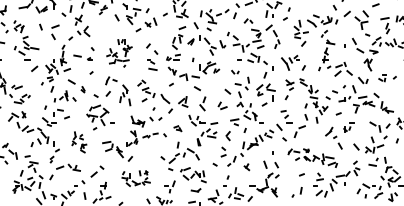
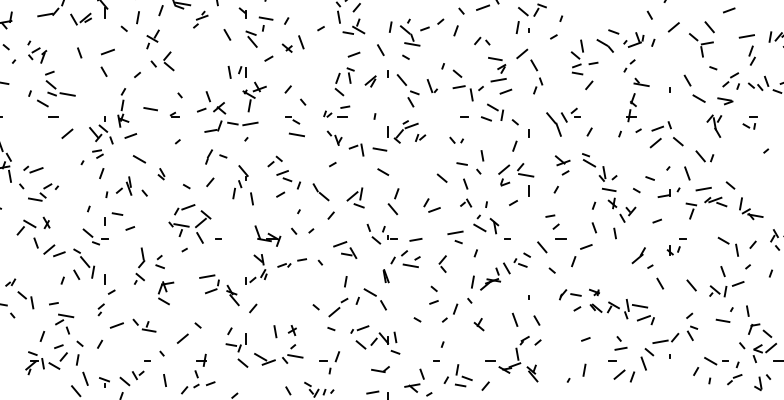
part: (119, 53) -> (231, 103), size x1.43
part: (382, 78) -> (749, 123), moved
part: (177, 128) -> (344, 249), size x1.67
part: (79, 142) -> (154, 276), size x1.43
part: (135, 178) -> (263, 346), size x1.43

